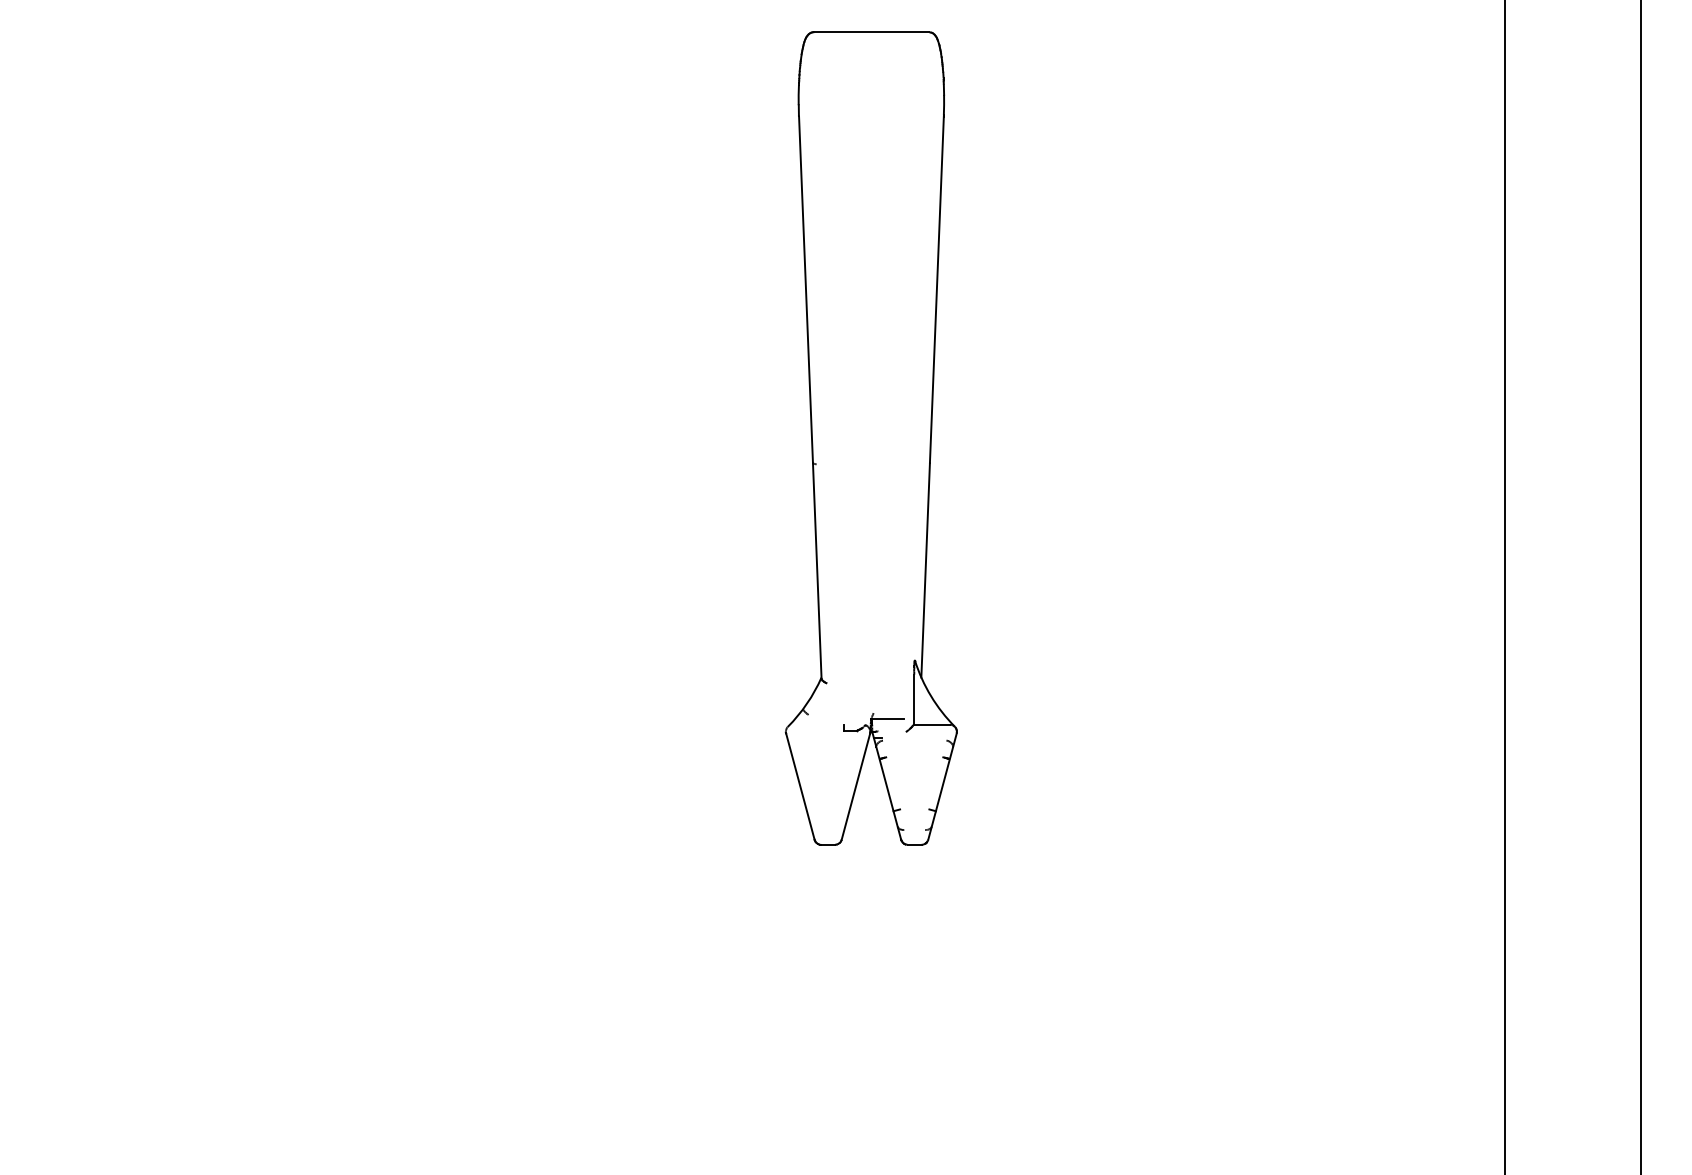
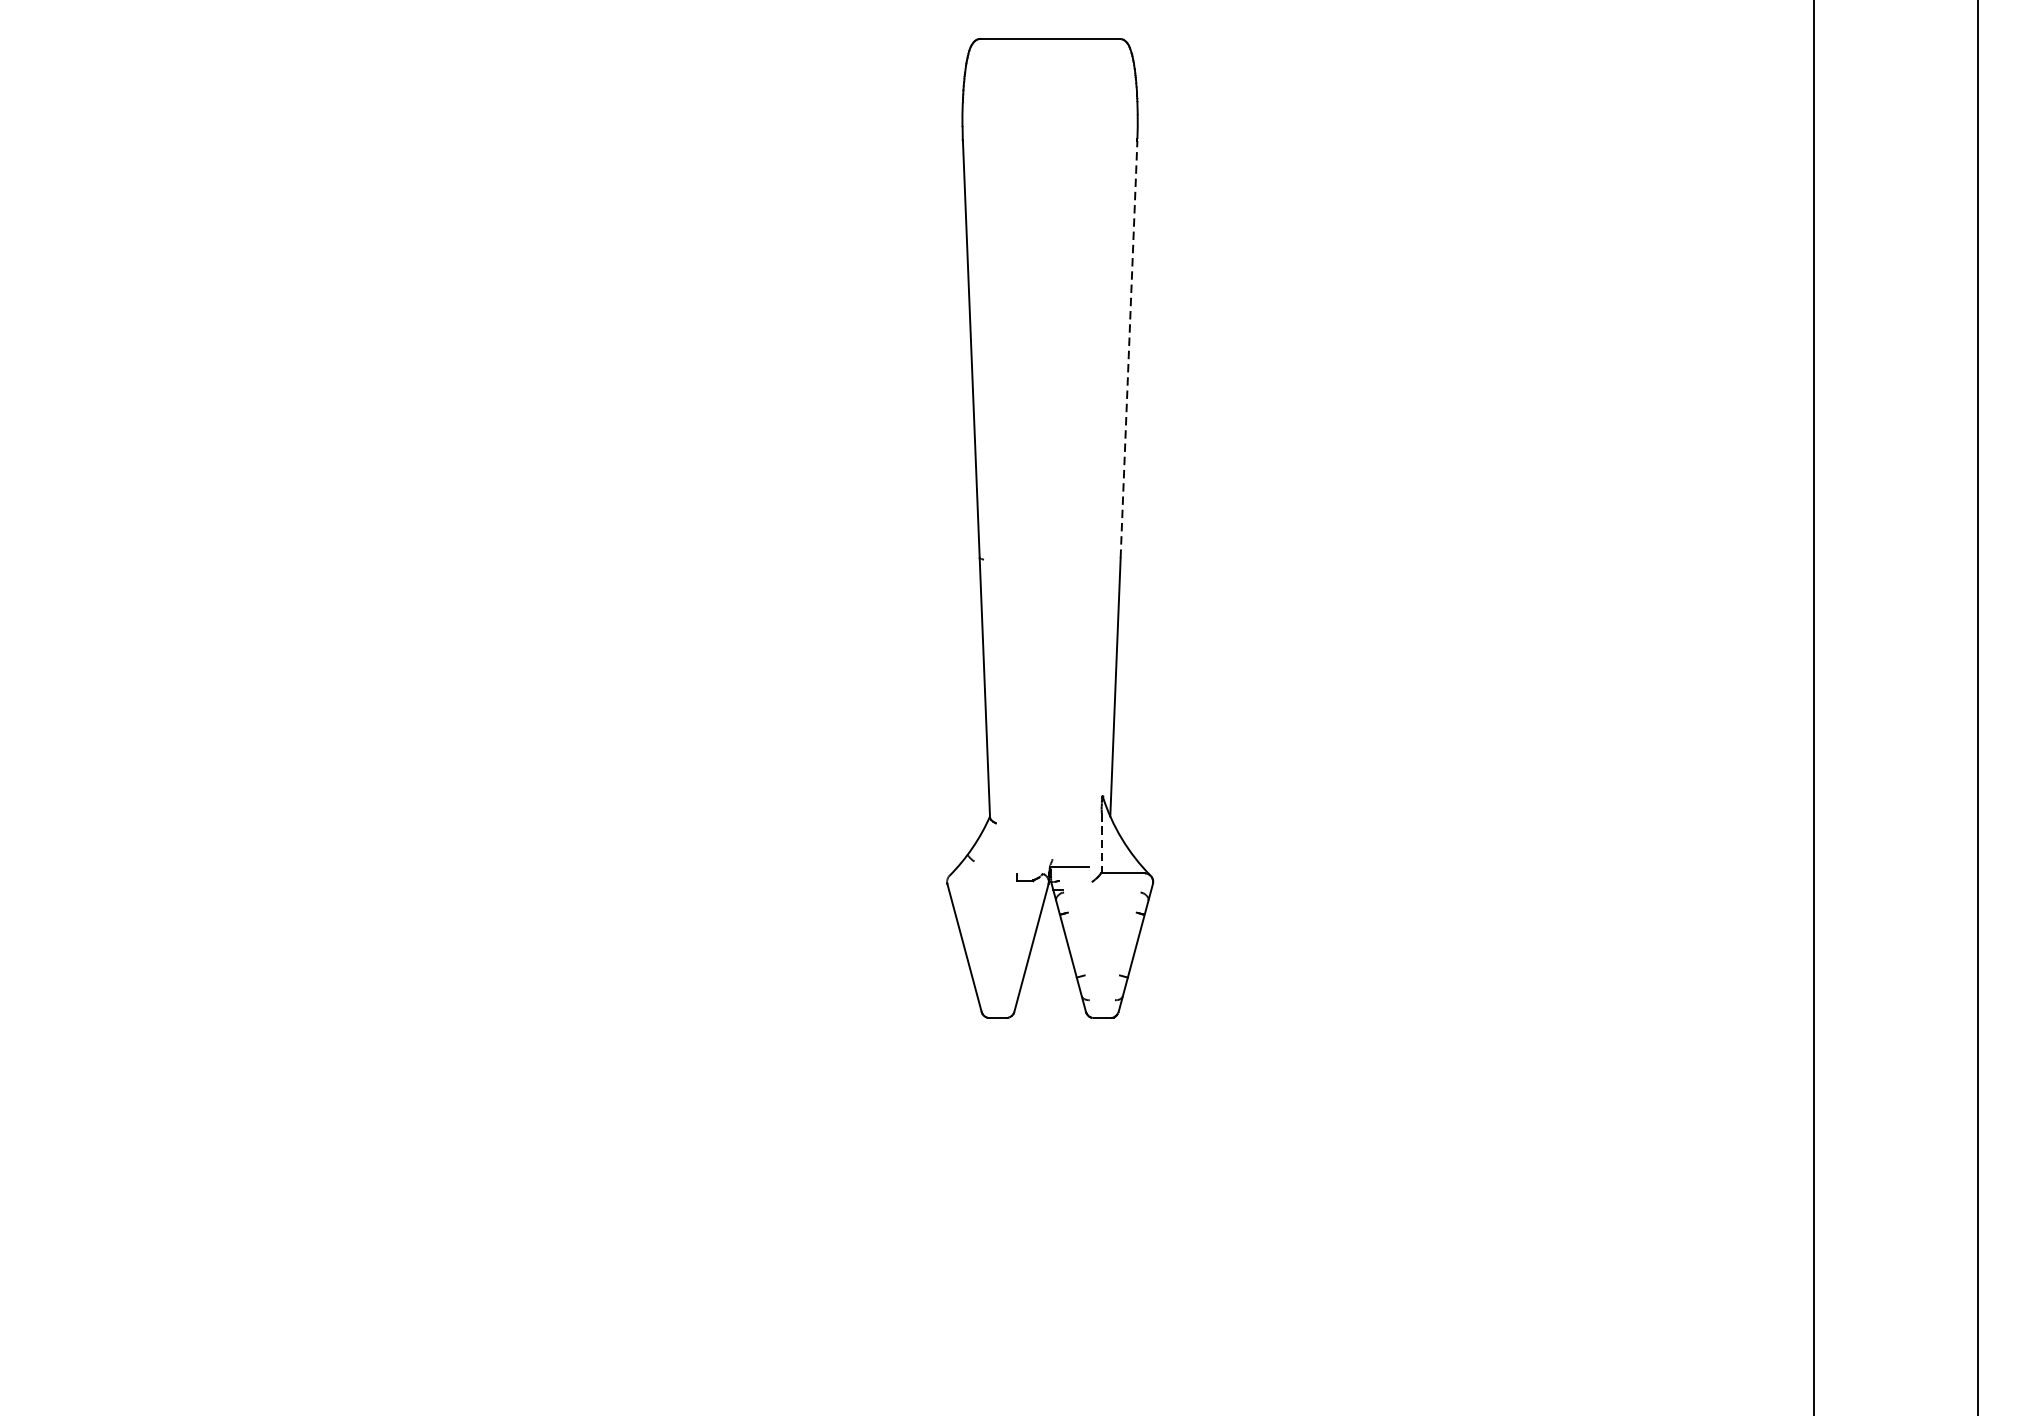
line: (936, 289) -> (1128, 348), solid -> dashed
line: (914, 700) -> (1102, 844), solid -> dashed

